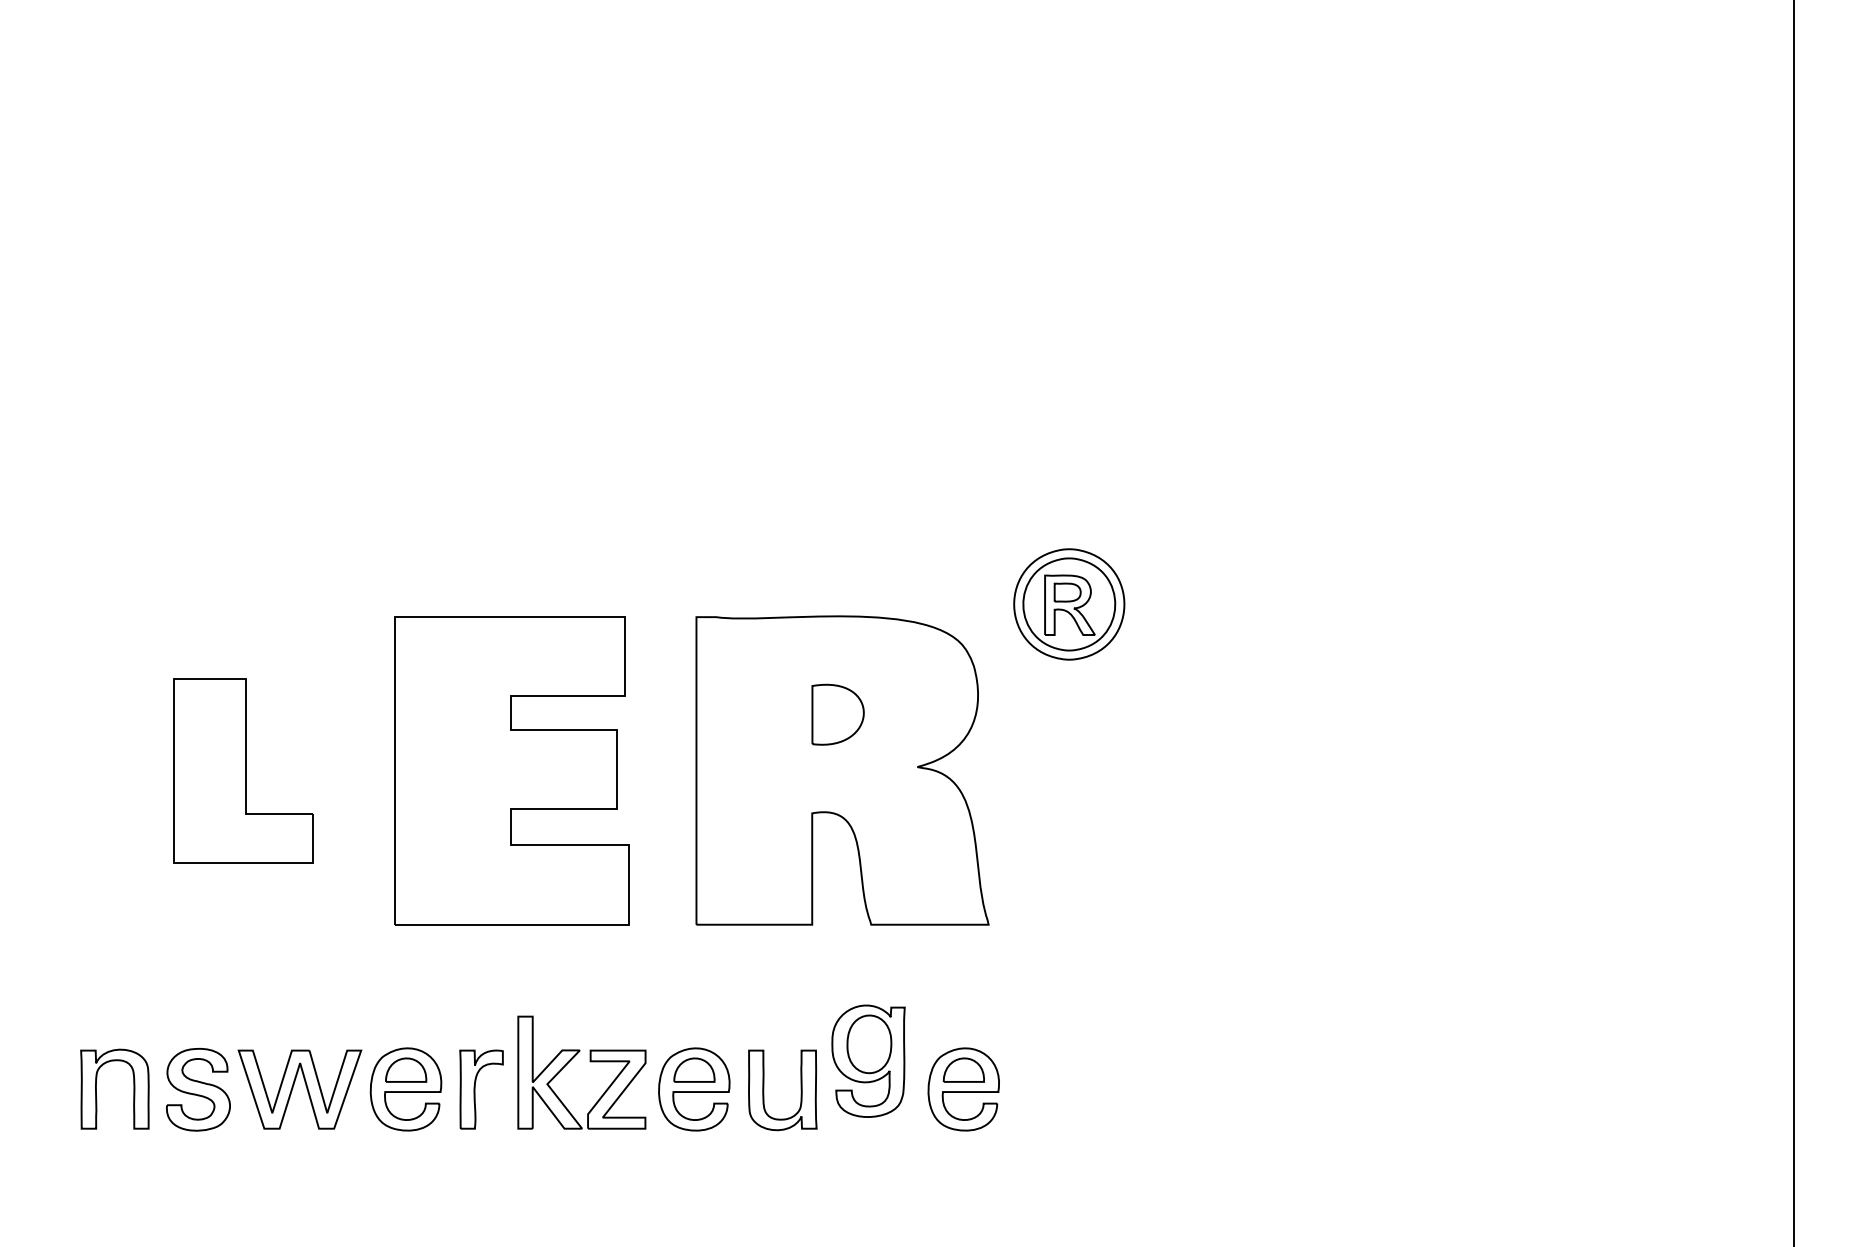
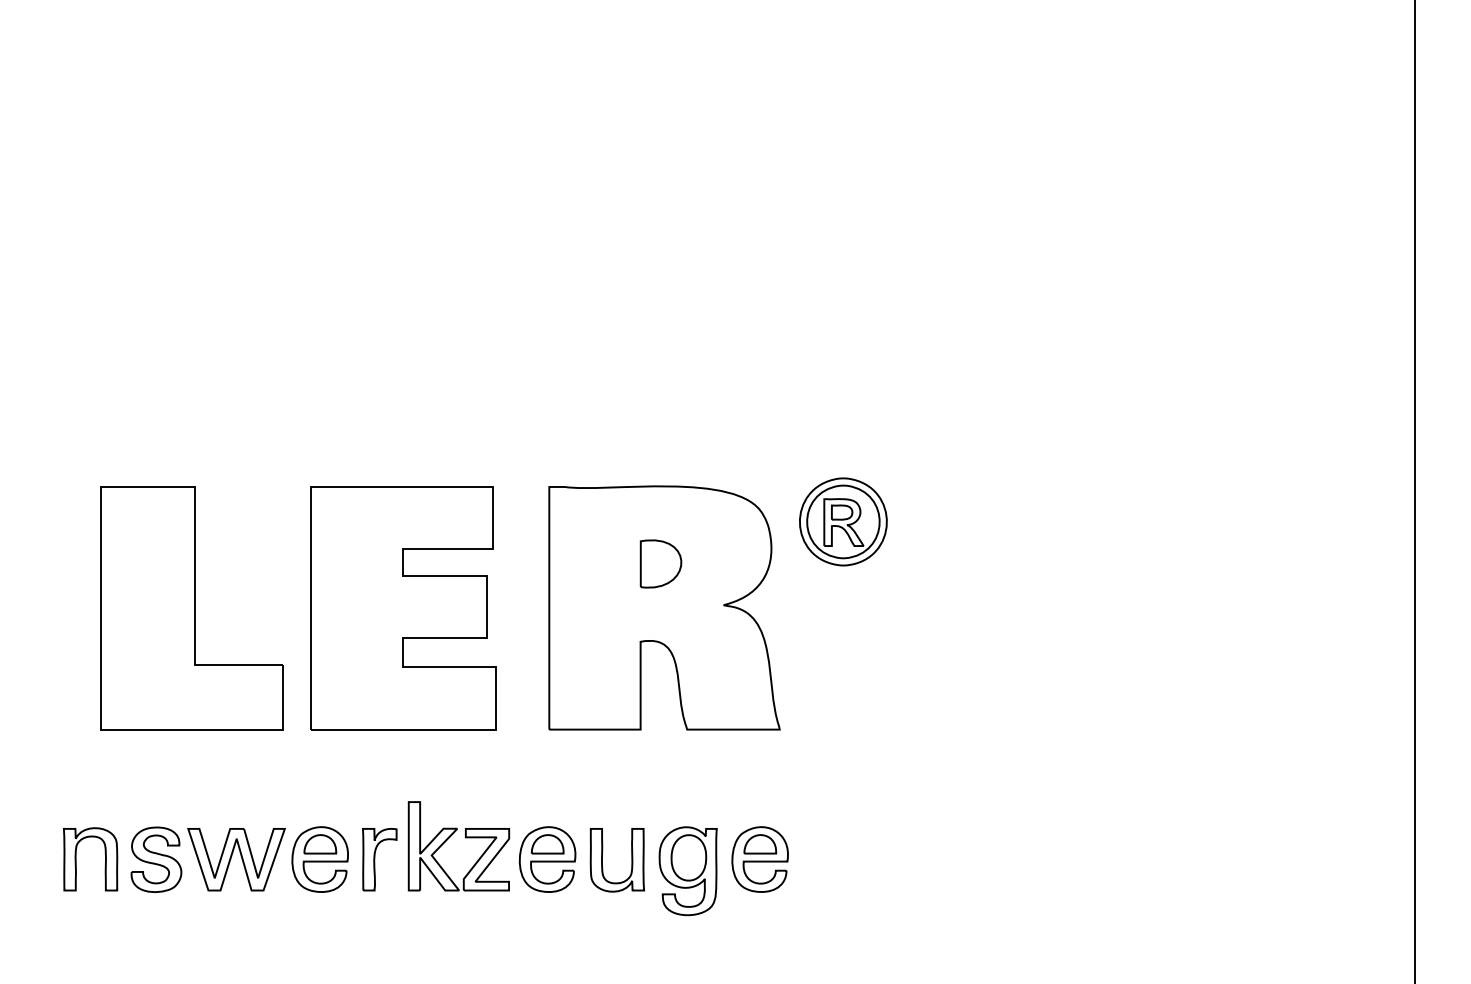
part: (1069, 604) -> (843, 521), moved
part: (243, 771) -> (192, 608), size x1.67
part: (868, 1060) -> (688, 870), moved

